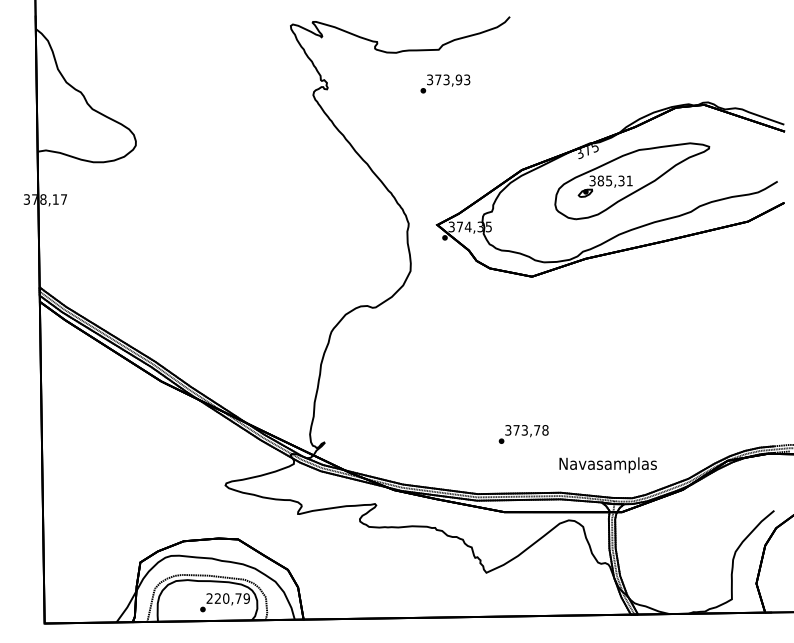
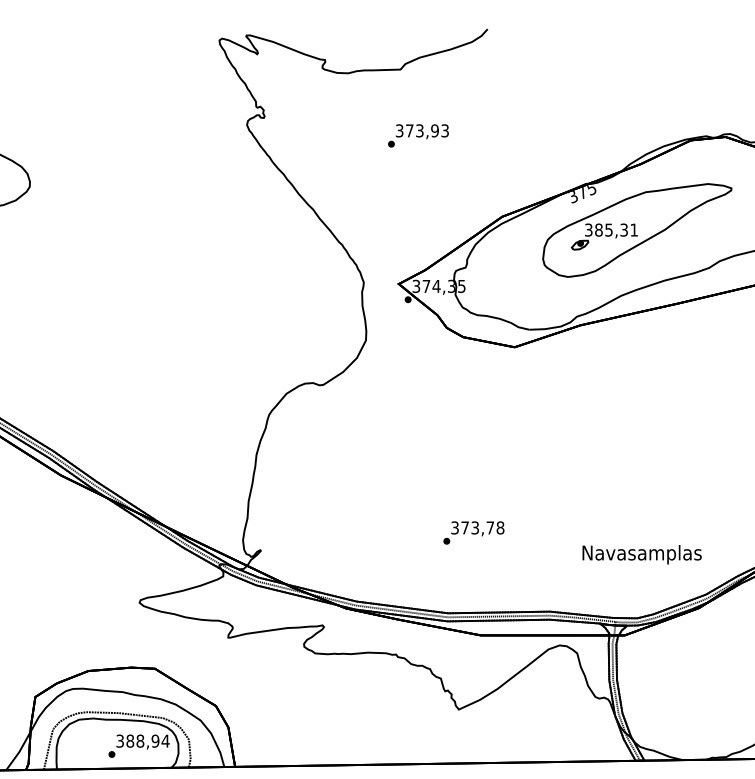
text: (445, 83) -> (418, 135), moved
text: (523, 434) -> (473, 533), moved
text: (607, 465) -> (641, 555), moved
text: (228, 598) -> (143, 741), 220,79 -> 388,94

